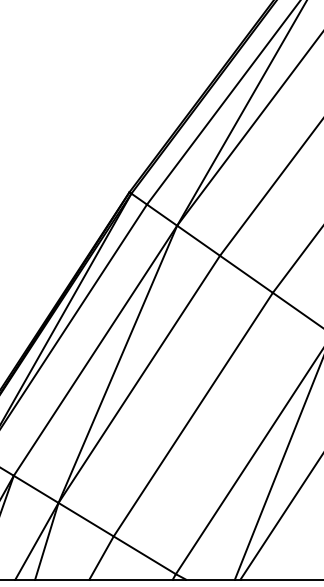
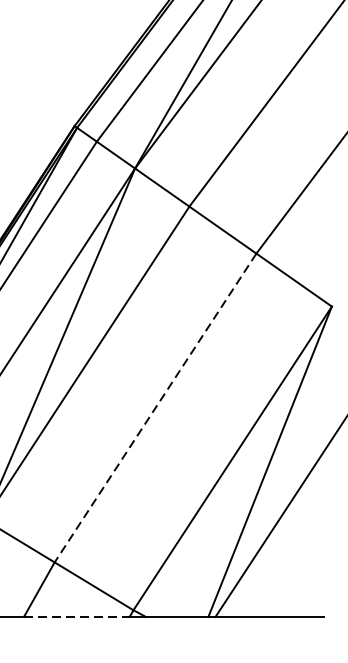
line: (193, 415) -> (155, 409), solid -> dashed
line: (131, 579) -> (77, 616), solid -> dashed

